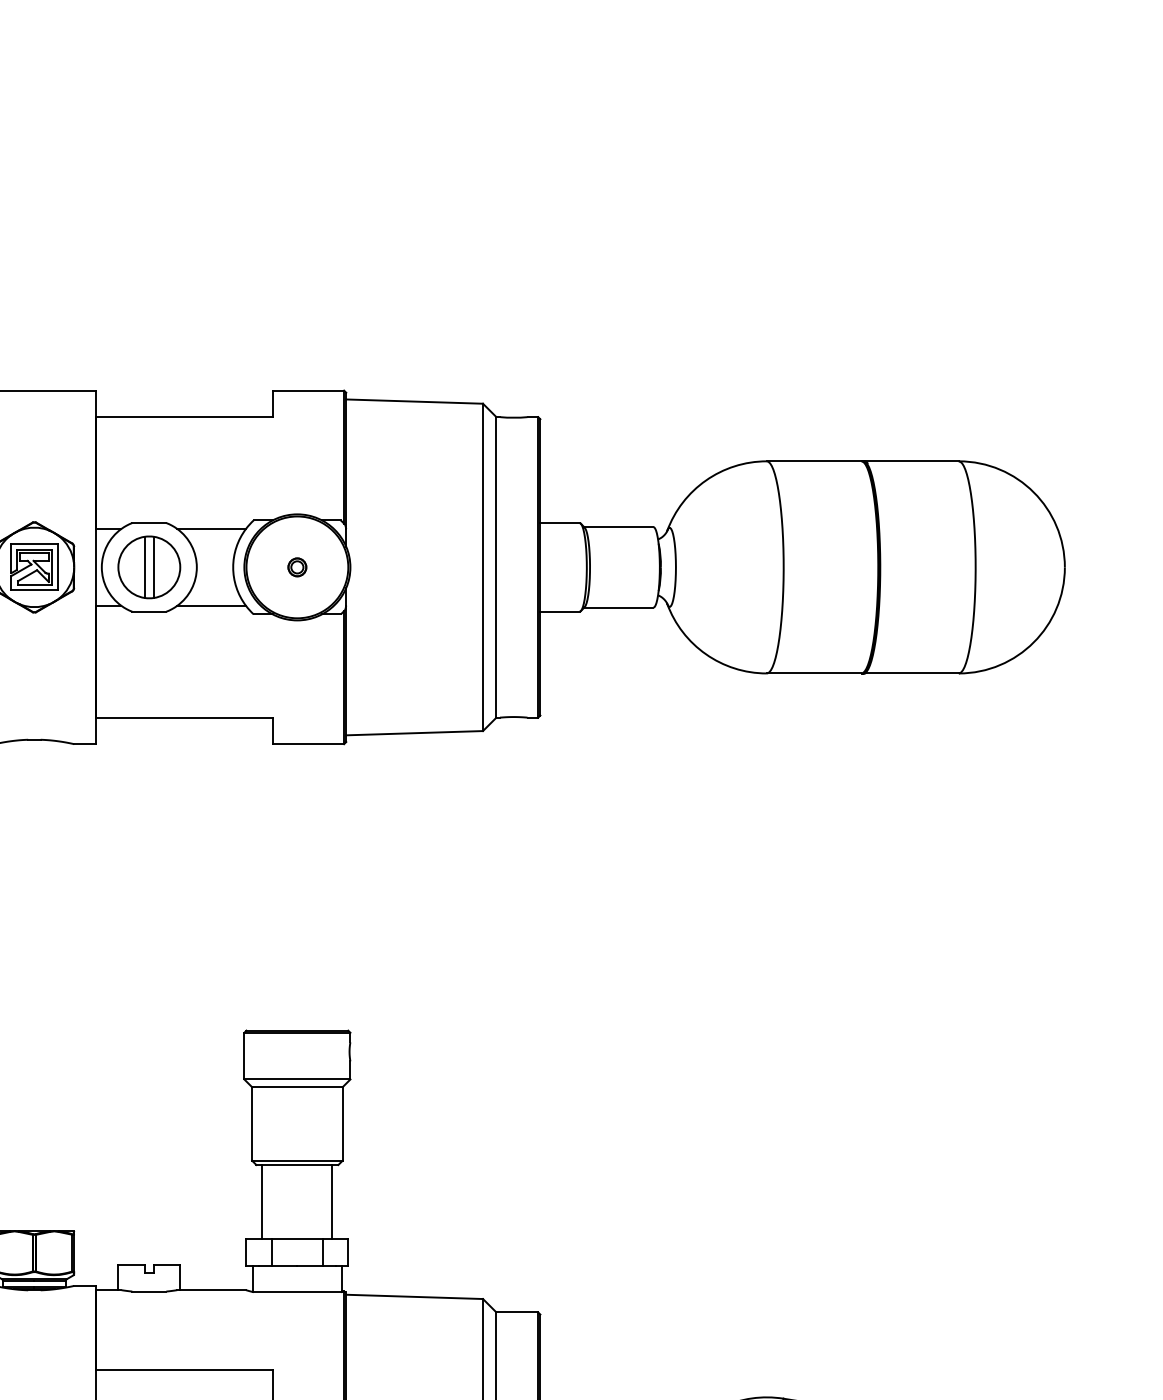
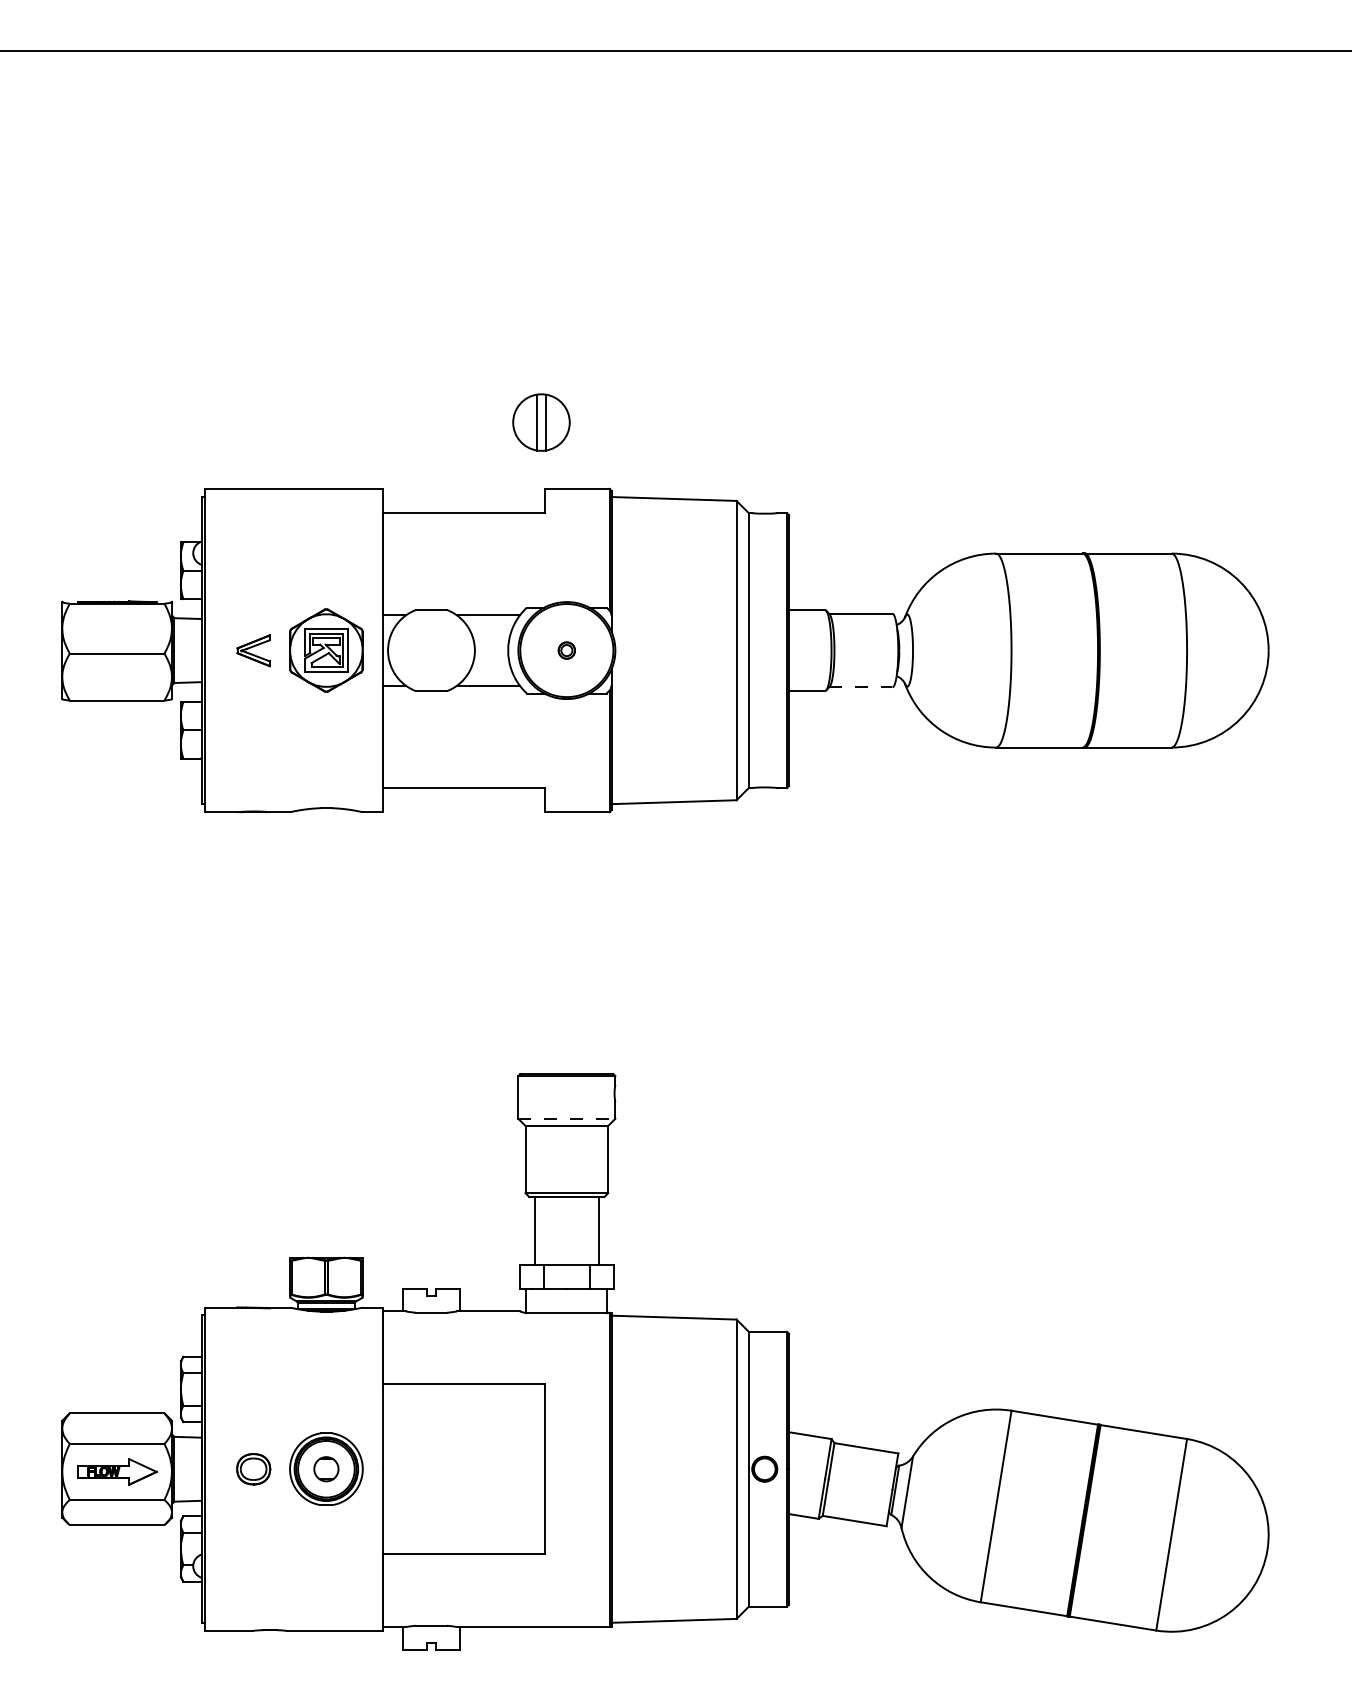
part: (149, 567) -> (541, 422), moved
line: (618, 607) -> (860, 687), solid -> dashed
line: (298, 1079) -> (567, 1118), solid -> dashed

